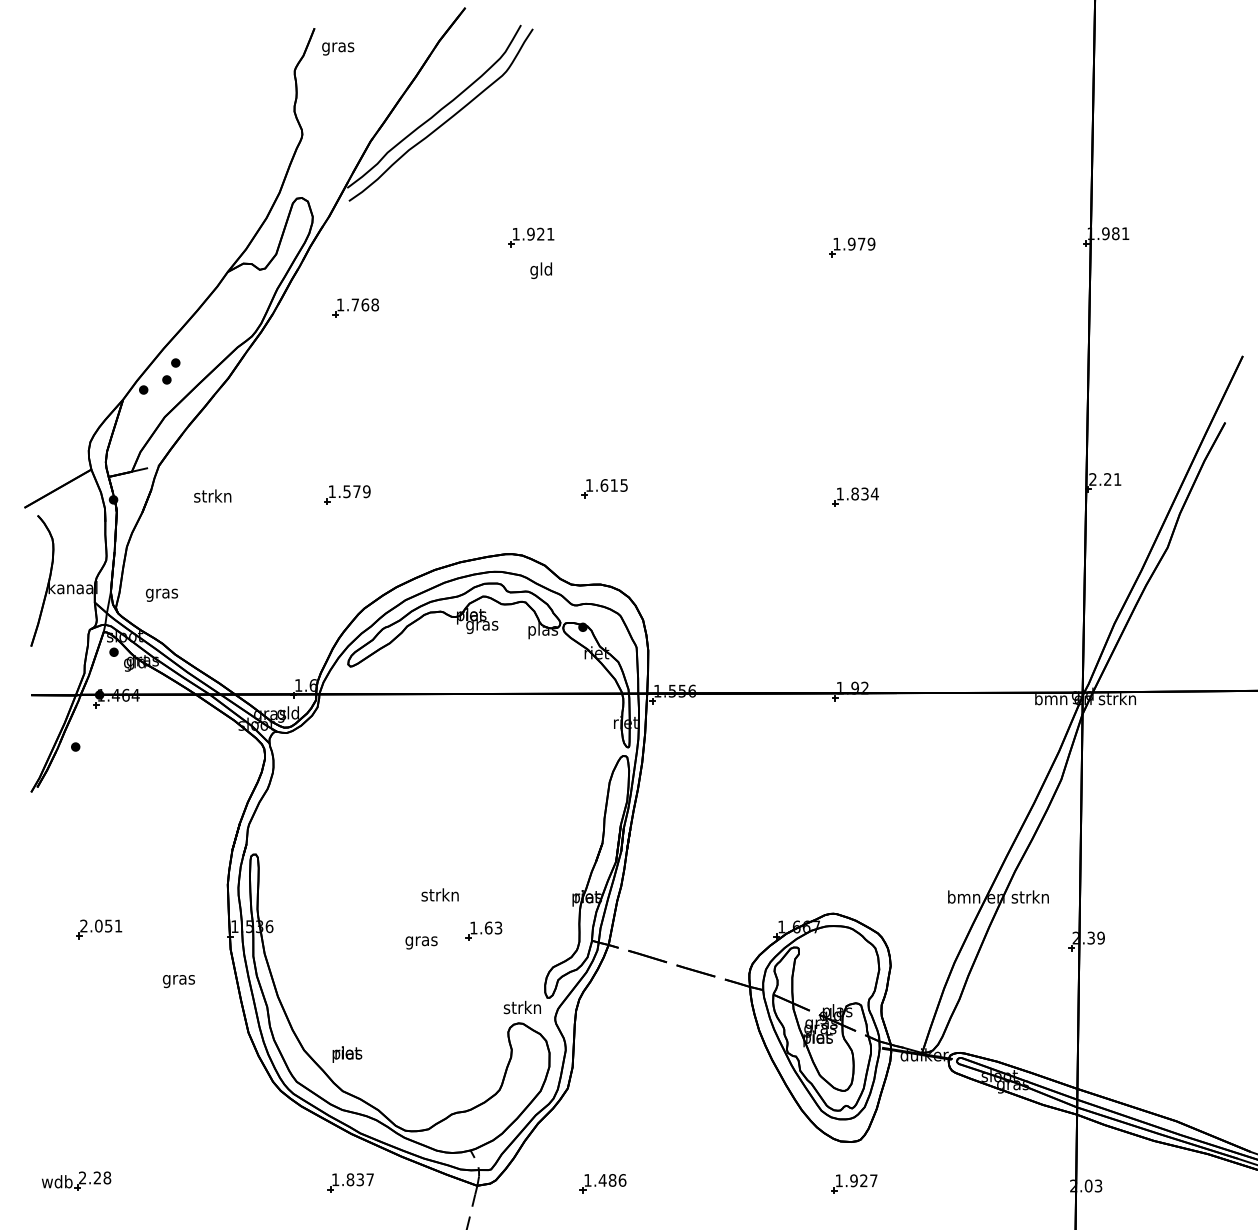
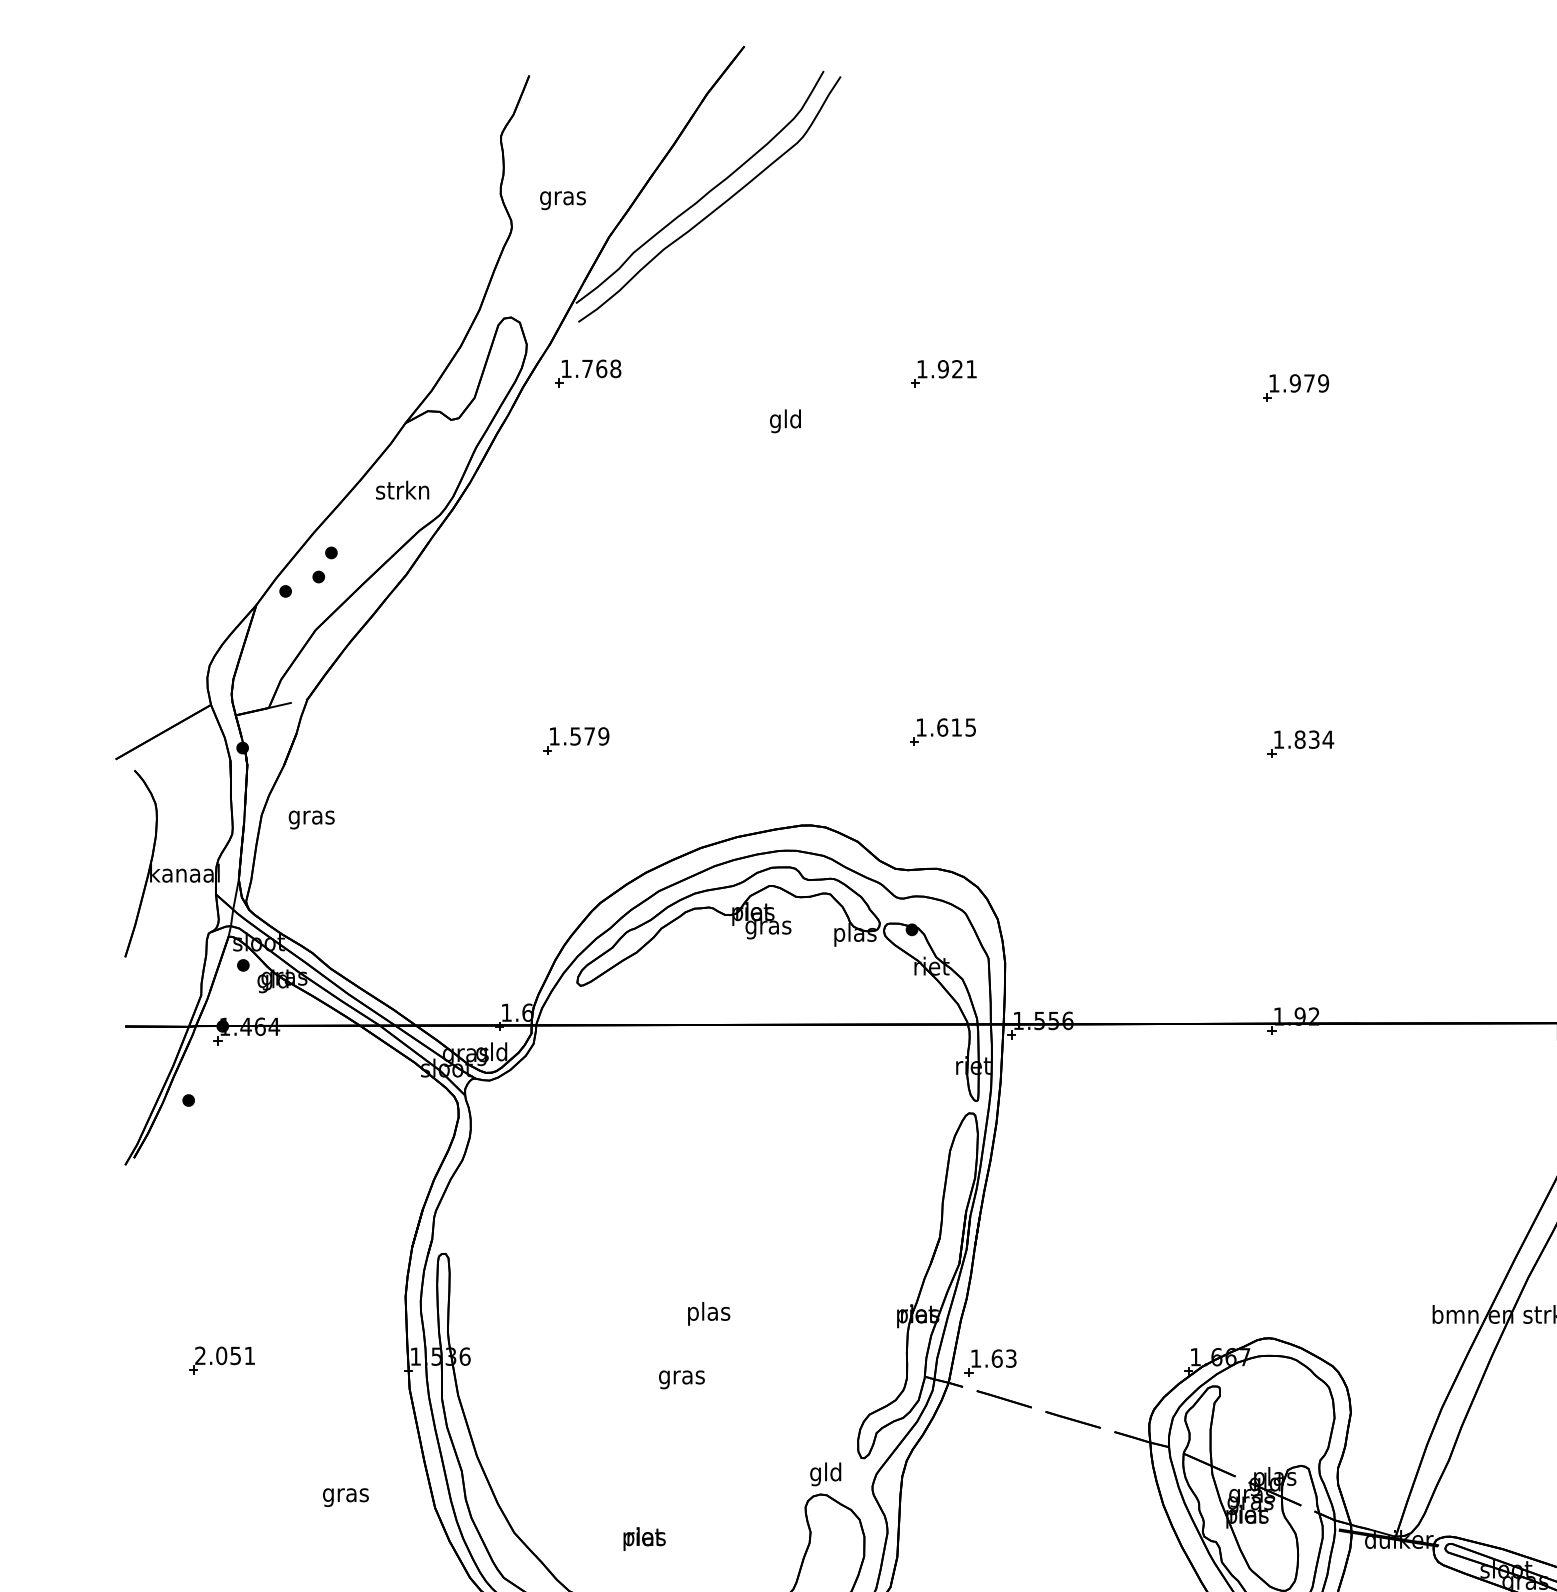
text: (338, 48) -> (563, 199), moved
part: (531, 237) -> (944, 373), moved
text: (540, 270) -> (784, 420), moved
part: (355, 307) -> (587, 372), moved
text: (212, 495) -> (402, 489), moved
text: (161, 594) -> (311, 818), moved
text: (439, 896) -> (707, 1313), strkn -> plas
part: (483, 930) -> (989, 1362), moved
text: (178, 981) -> (345, 1497), moved
text: (521, 1008) -> (824, 1473), strkn -> gld
text: (347, 1054) -> (644, 1538), moved

